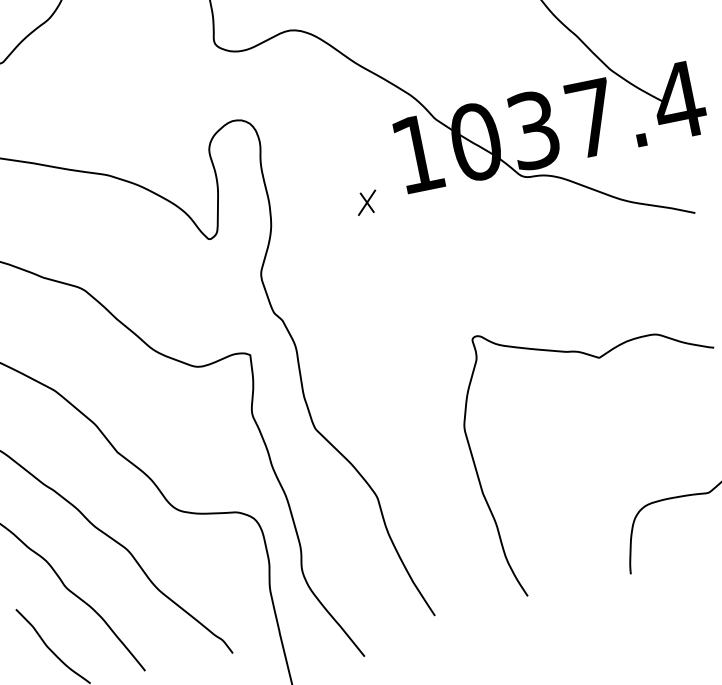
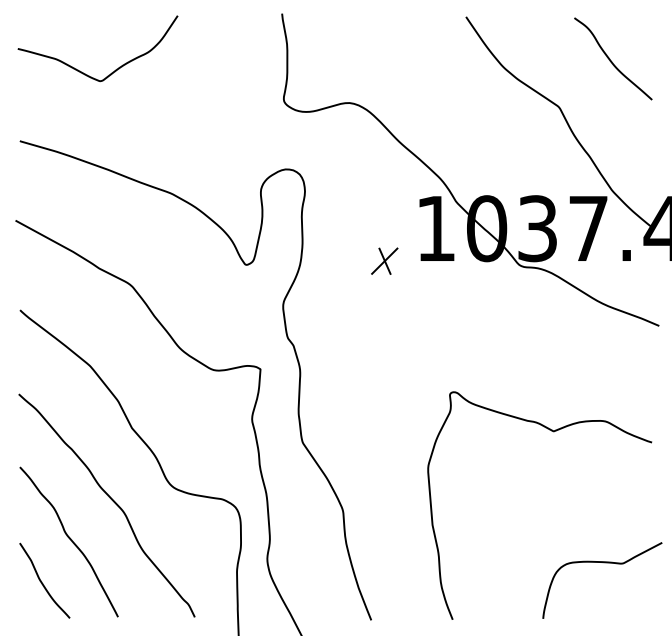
part: (366, 202) -> (384, 260), size x1.43

